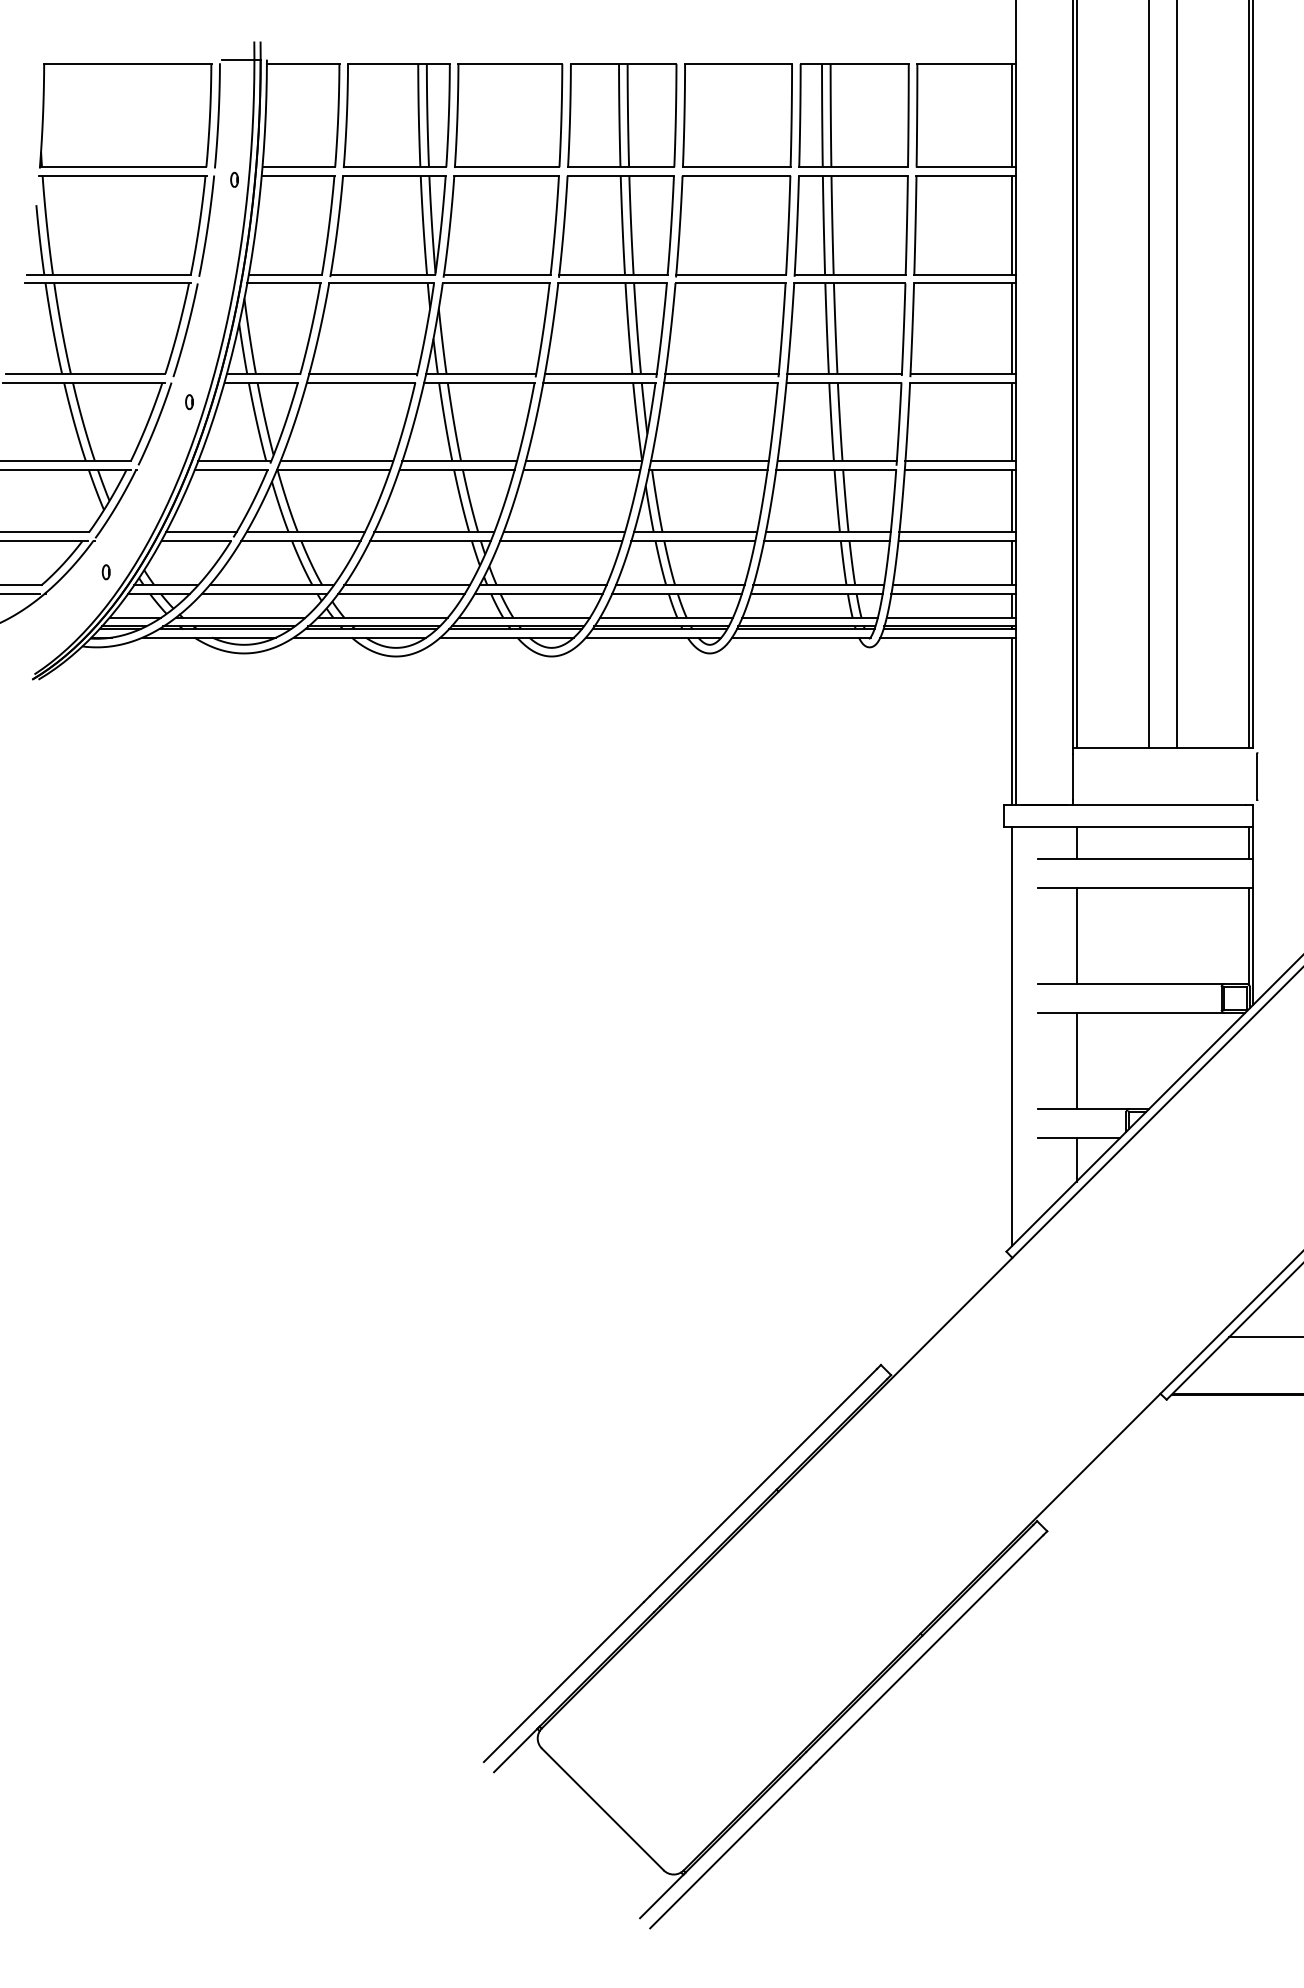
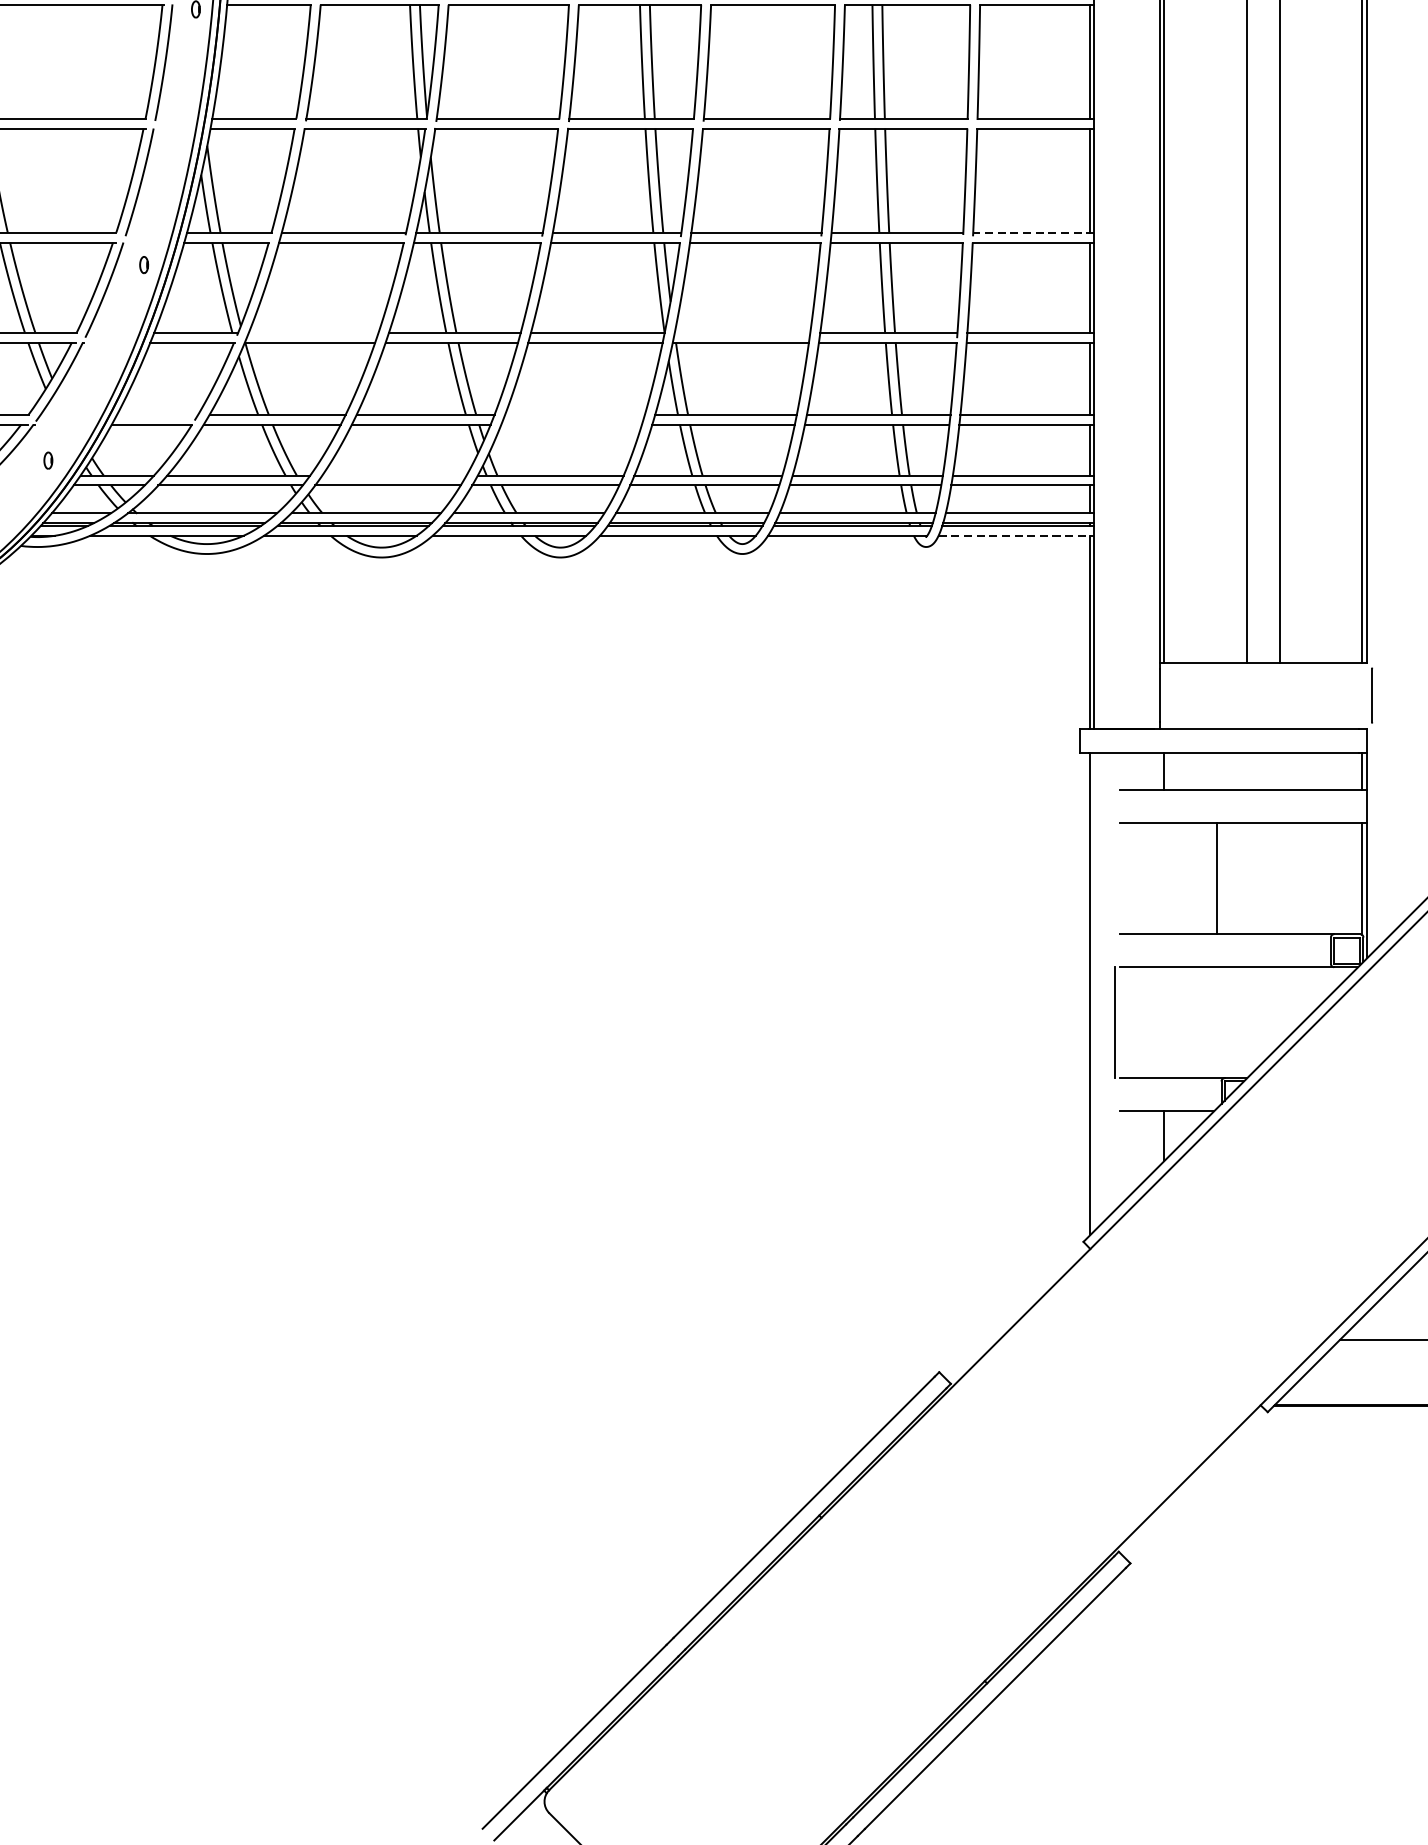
line: (963, 373) -> (1034, 232), solid -> dashed
line: (336, 460) -> (313, 332), removed
line: (709, 460) -> (742, 332), removed
line: (201, 532) -> (157, 414), removed
line: (564, 532) -> (575, 414), removed
line: (561, 540) -> (571, 424), removed
line: (406, 585) -> (393, 475), removed
line: (948, 637) -> (1016, 535), solid -> dashed
line: (1076, 935) -> (1216, 878), moved
line: (1076, 1060) -> (1114, 1022), moved

